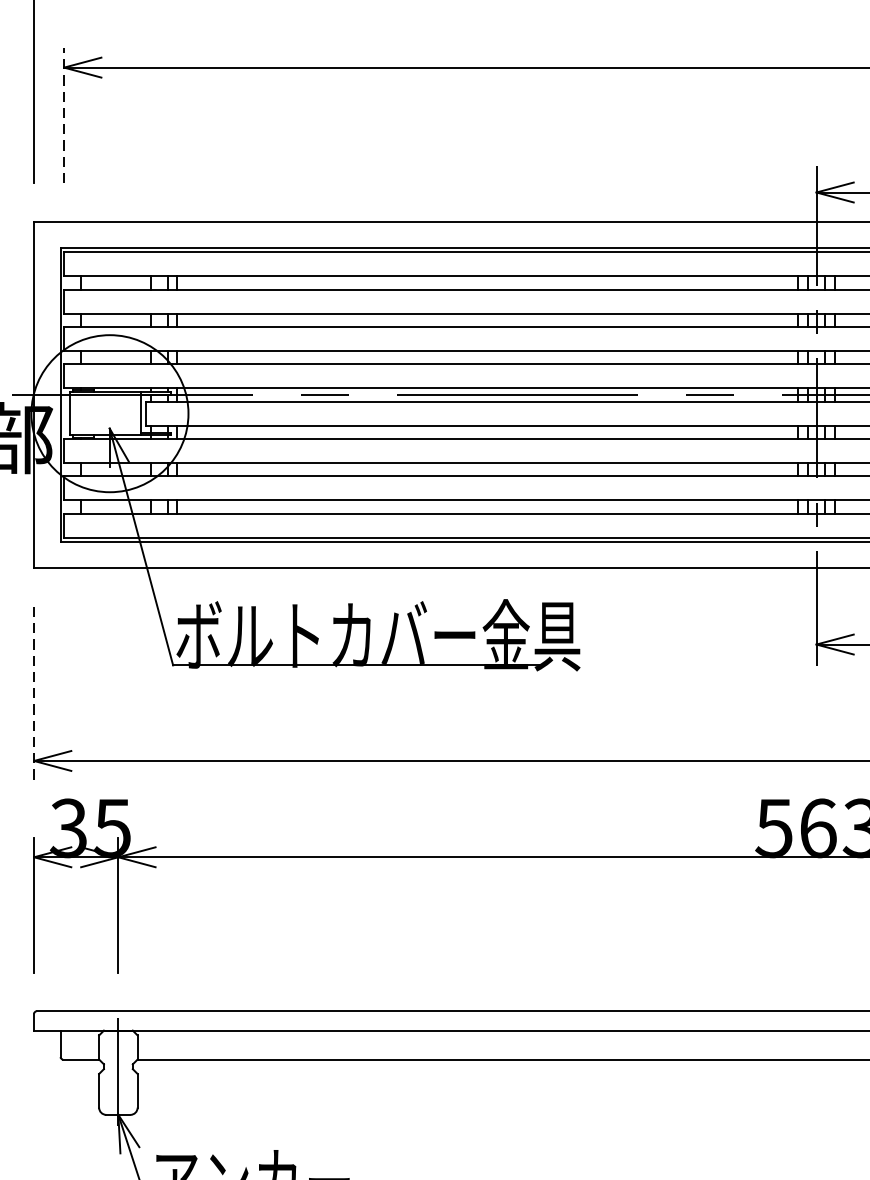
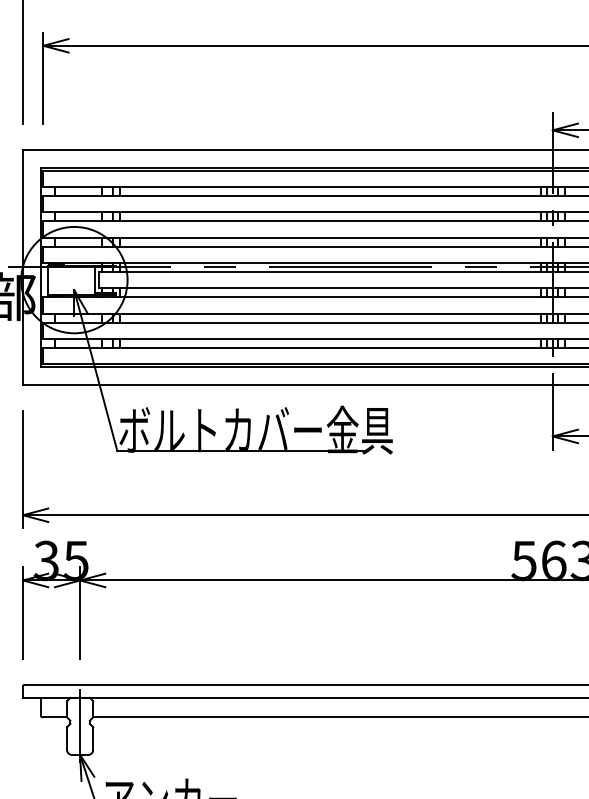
line: (64, 115) -> (43, 78), dashed -> solid
line: (34, 693) -> (23, 469), dashed -> solid

